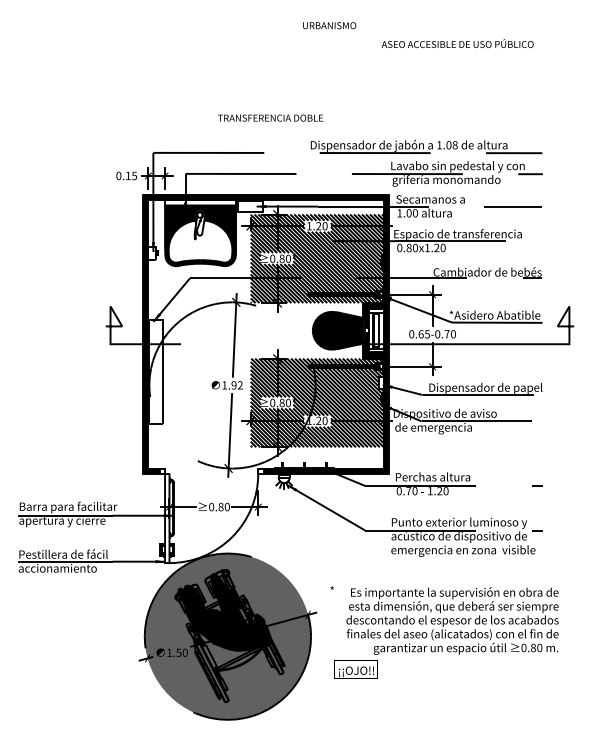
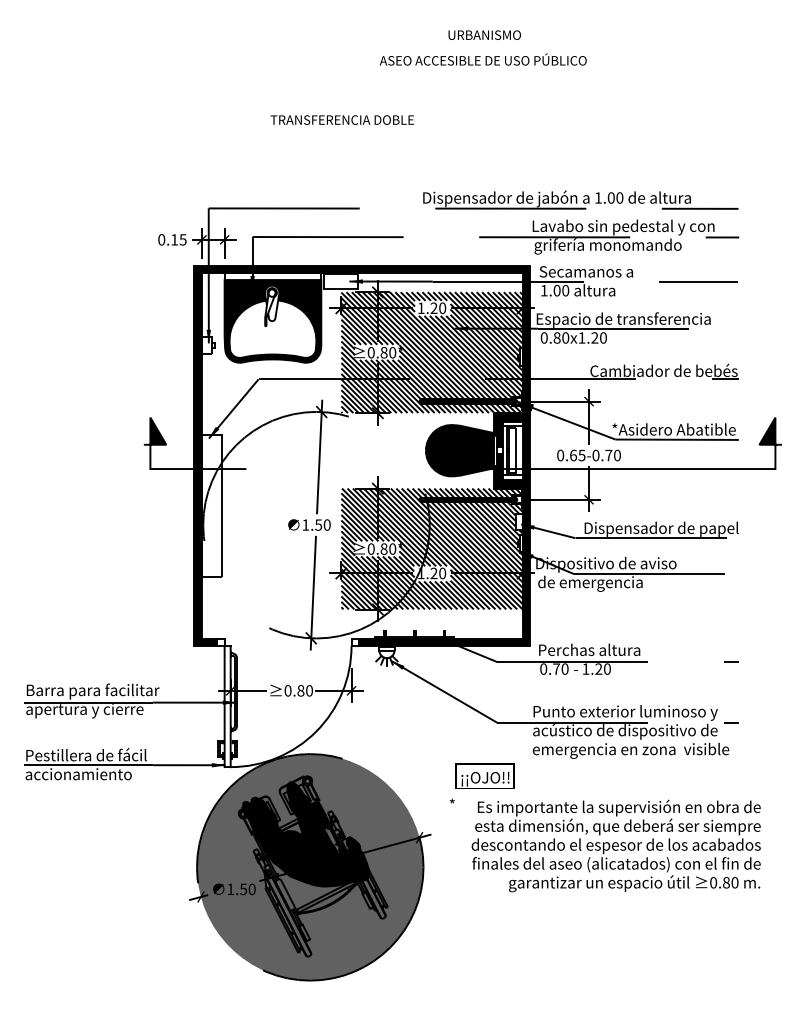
text: (329, 25) -> (484, 34), moved
text: (457, 43) -> (482, 59), moved
text: (269, 117) -> (341, 119), moved
text: (454, 144) -> (619, 197), 1.08 -> 1.00
fill: (116, 315) -> (158, 430), added
fill: (563, 315) -> (767, 430), added
text: (236, 384) -> (322, 524), 1.92 -> 1.50
text: (355, 669) -> (484, 775), moved

